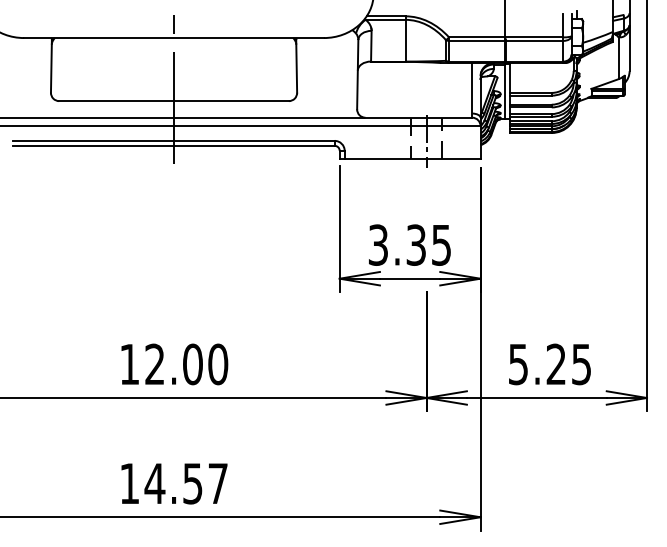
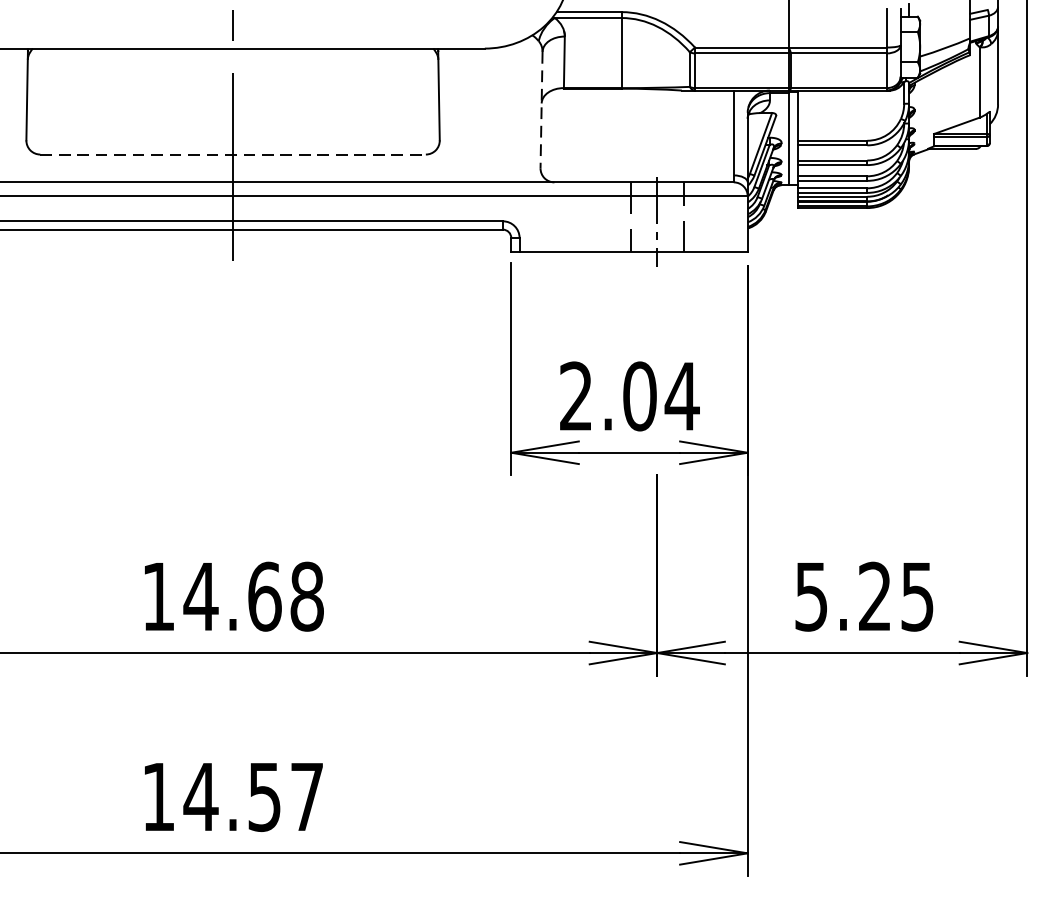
line: (357, 74) -> (541, 109), solid -> dashed
line: (174, 101) -> (233, 155), solid -> dashed
text: (410, 244) -> (630, 395), 3.35 -> 2.04
text: (186, 364) -> (253, 596), 12.00 -> 14.68

